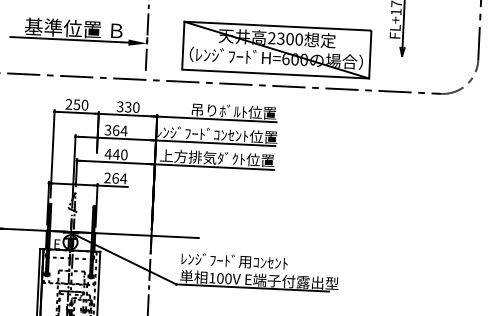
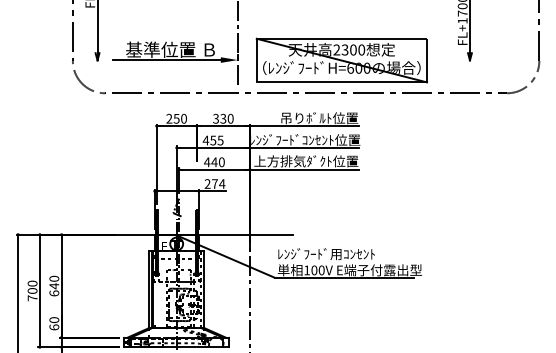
part: (276, 50) -> (341, 60), moved
text: (115, 130) -> (212, 140), 364 -> 455
text: (115, 177) -> (214, 183), 264 -> 274

